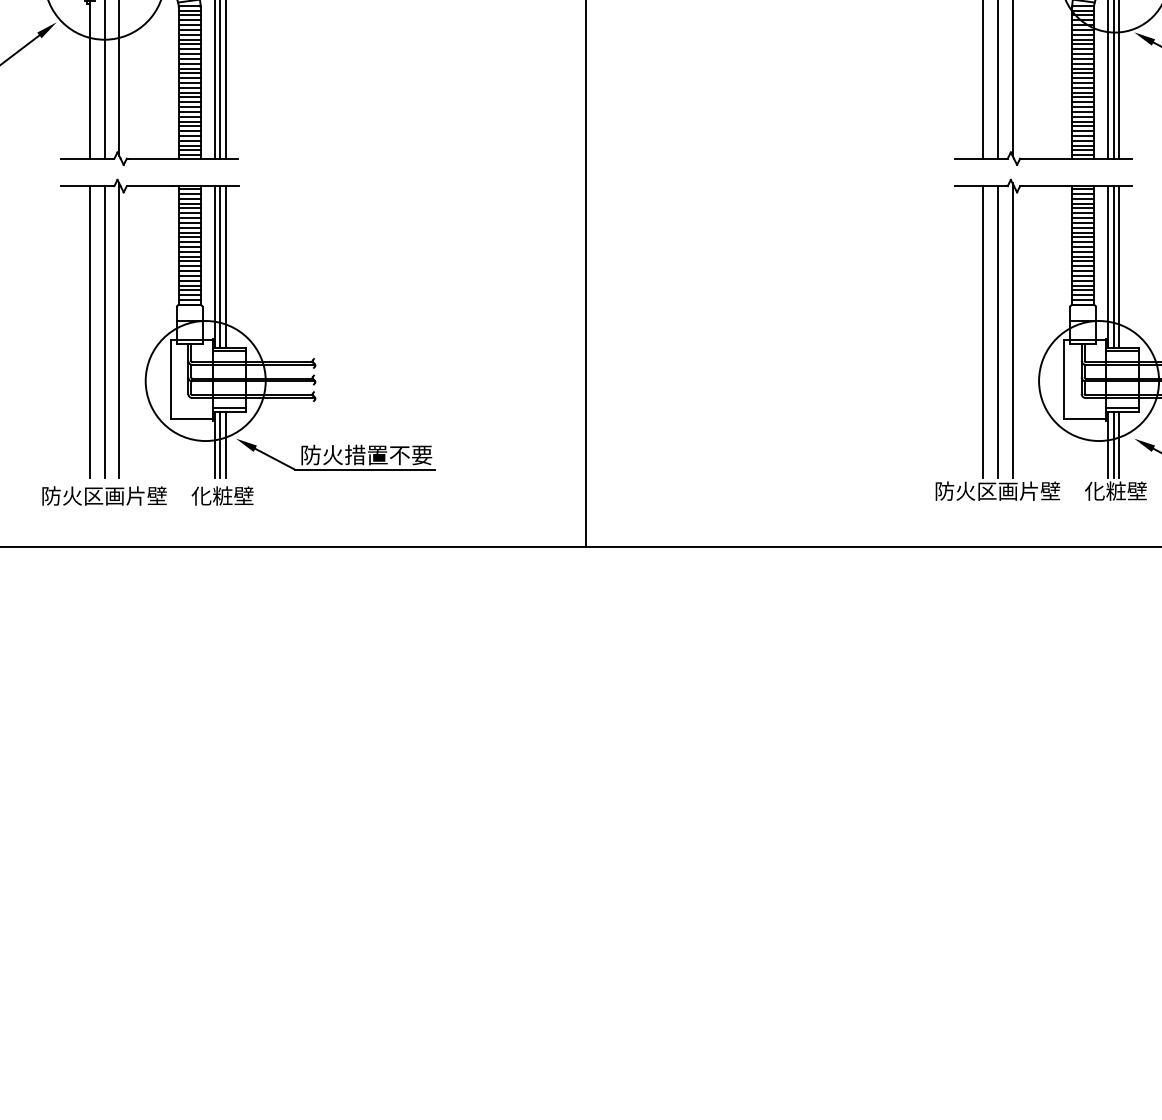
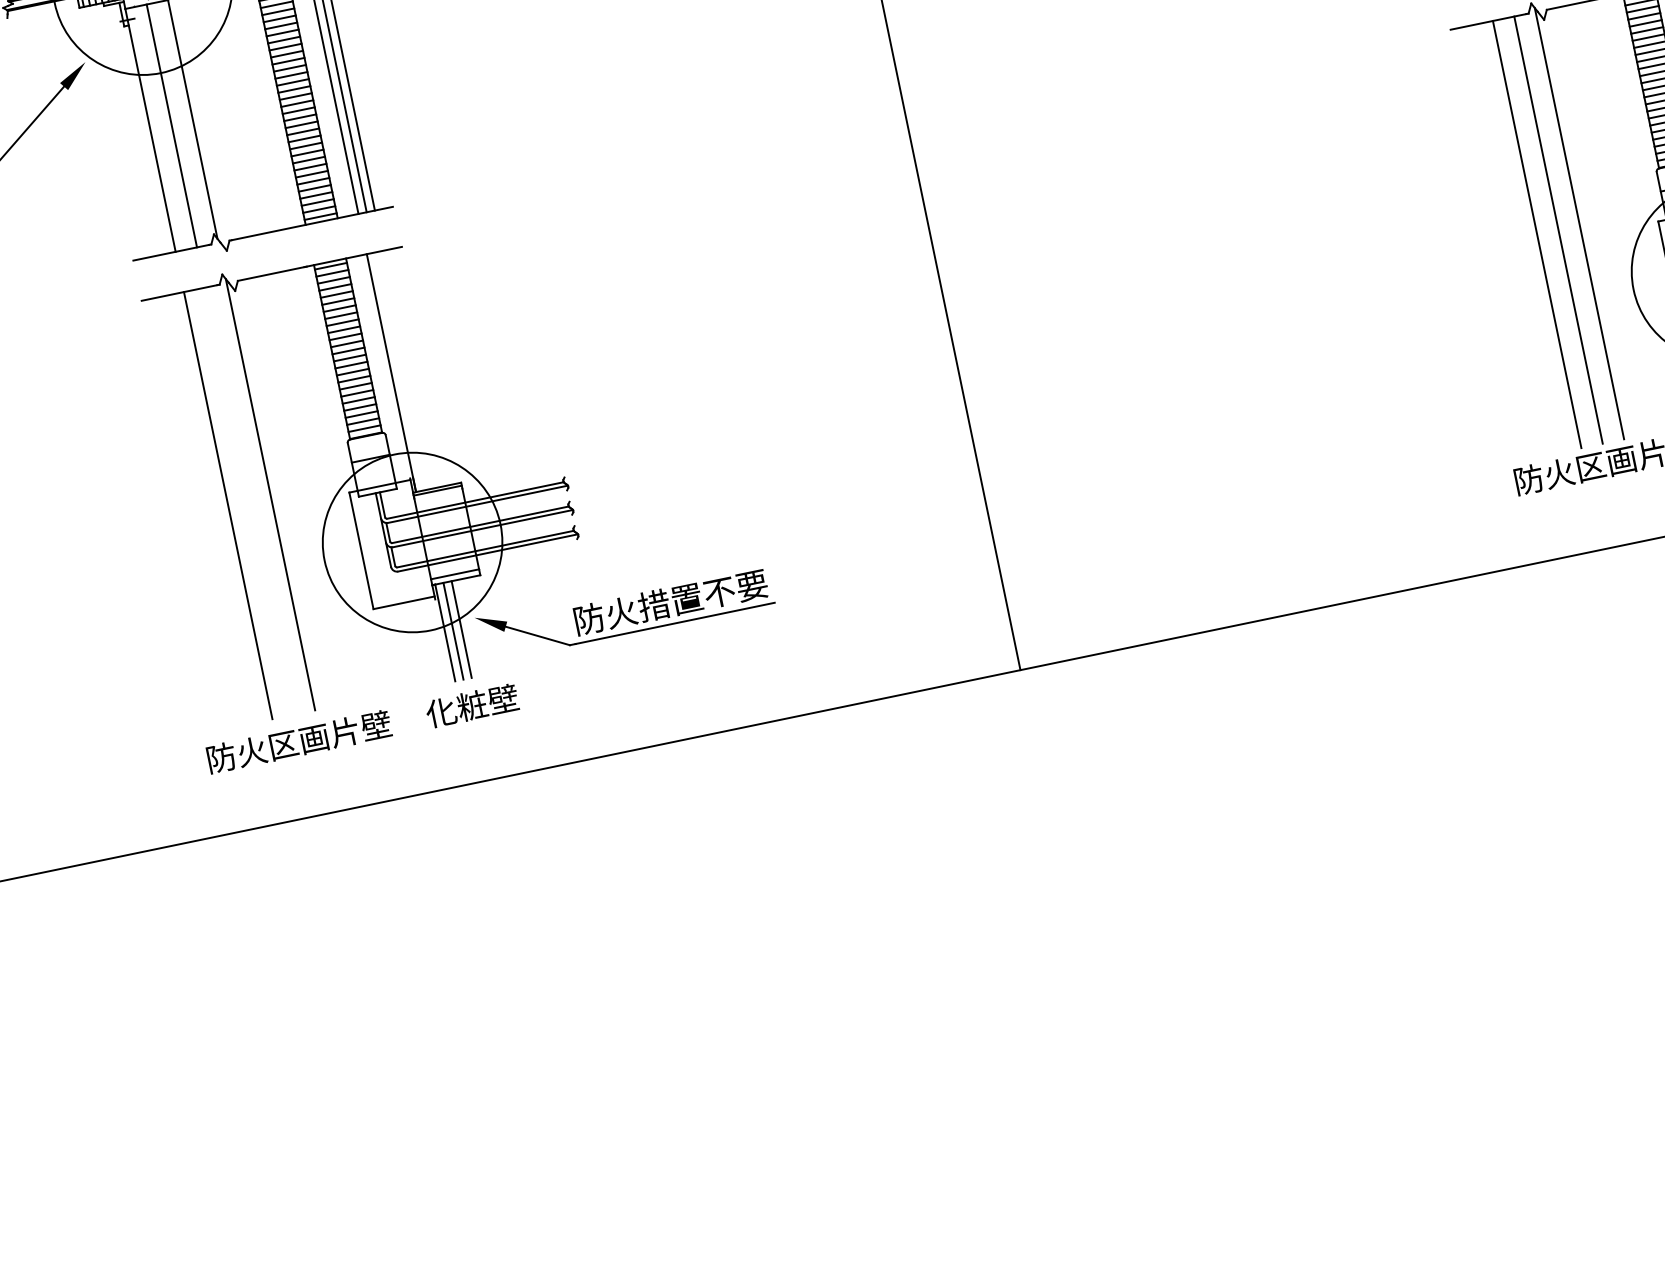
line: (220, 267) -> (399, 371), removed
line: (226, 267) -> (408, 369), removed
line: (104, 331) -> (249, 500), removed

